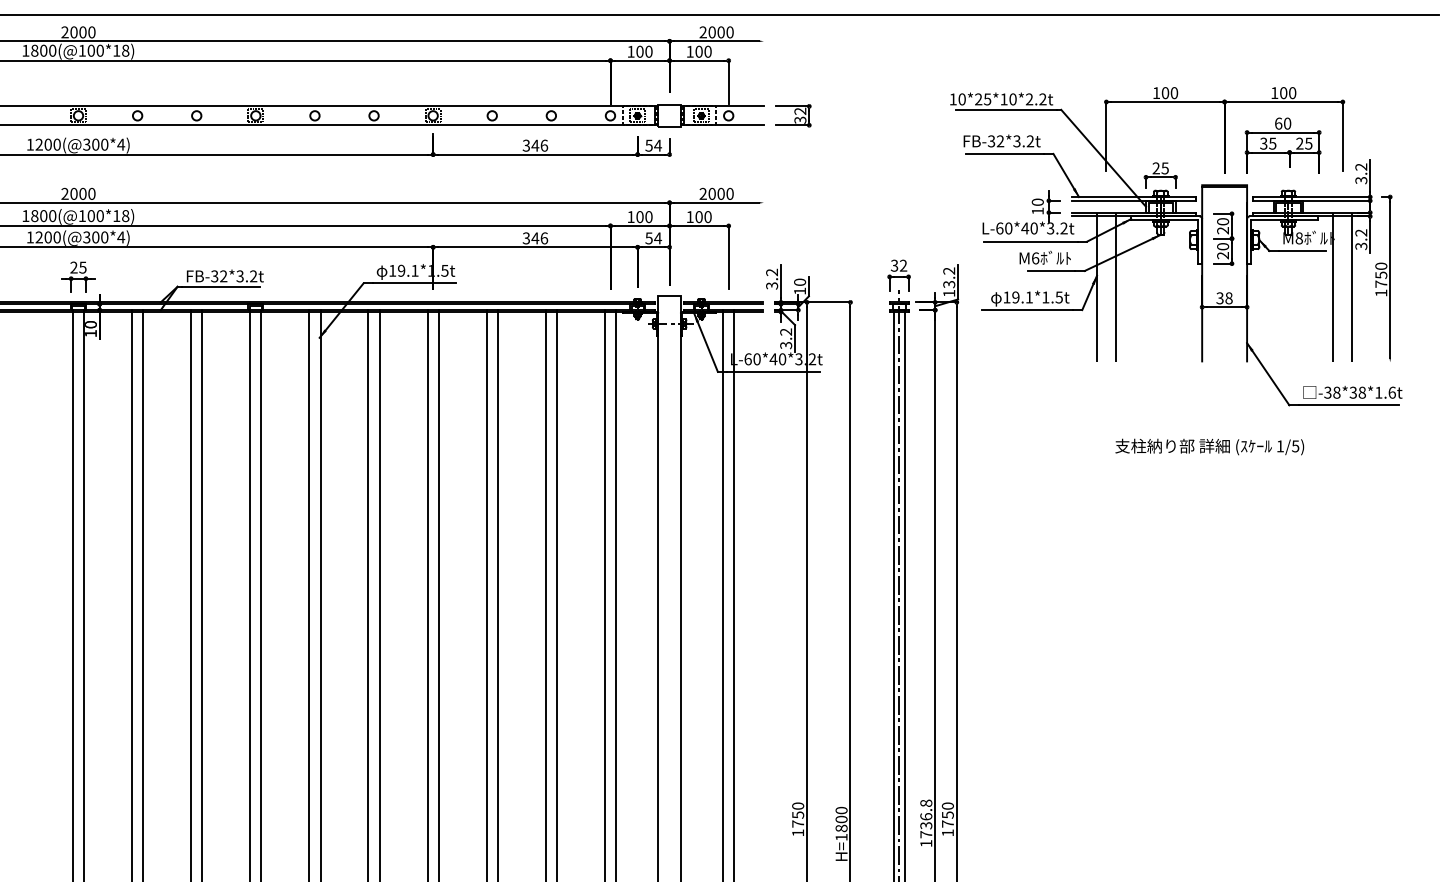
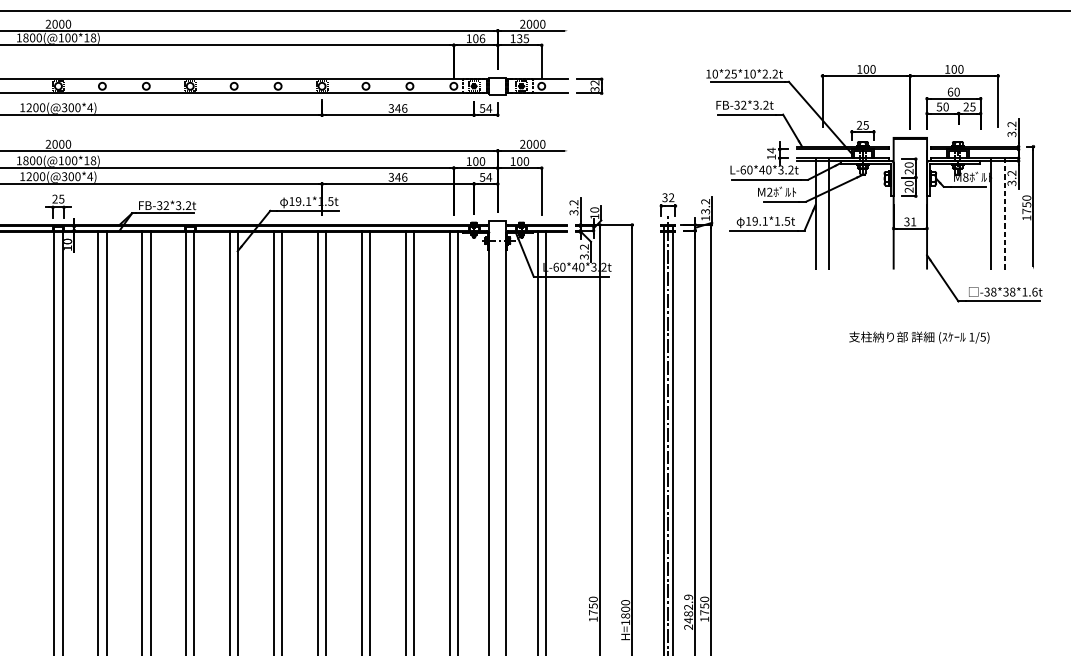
text: (648, 51) -> (482, 38), 100 -> 106
text: (703, 51) -> (523, 38), 100 -> 135
text: (1268, 143) -> (942, 106), 35 -> 50
text: (1037, 202) -> (771, 150), 10 -> 14
text: (1035, 258) -> (769, 192), M6 -> M2
line: (1352, 287) -> (1005, 213), solid -> dashed
text: (1228, 298) -> (913, 222), 38 -> 31
text: (1209, 446) -> (919, 337), moved
text: (926, 823) -> (688, 612), 1736.8 -> 2482.9

